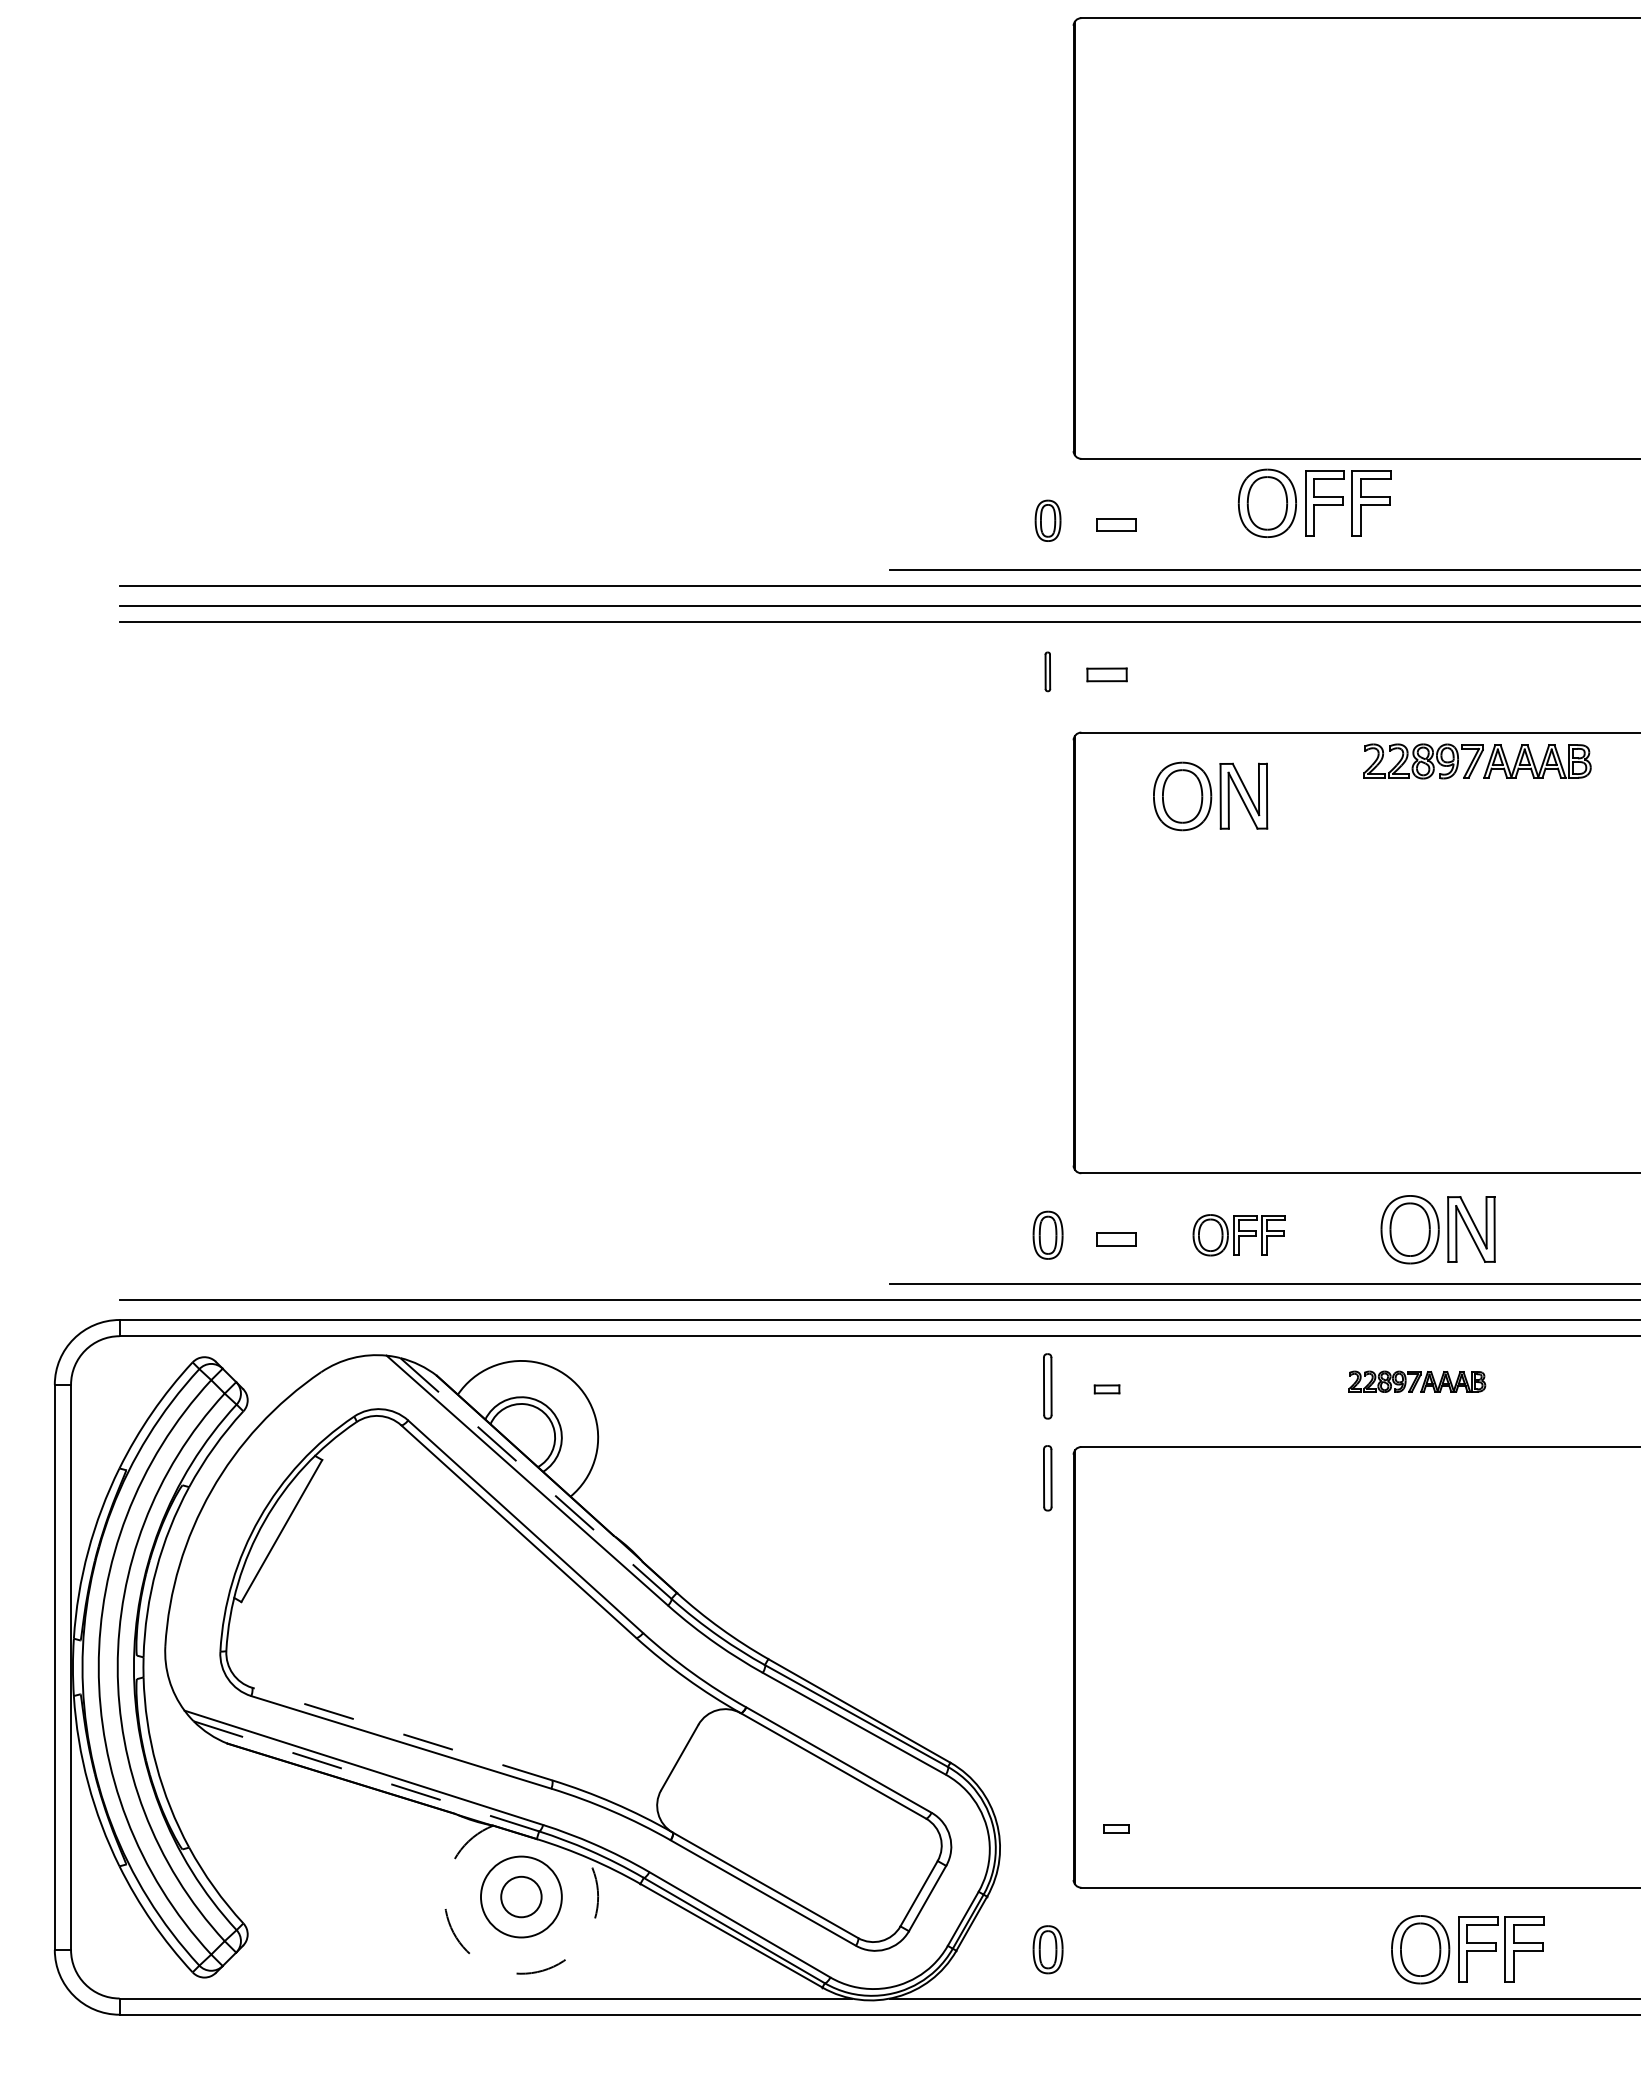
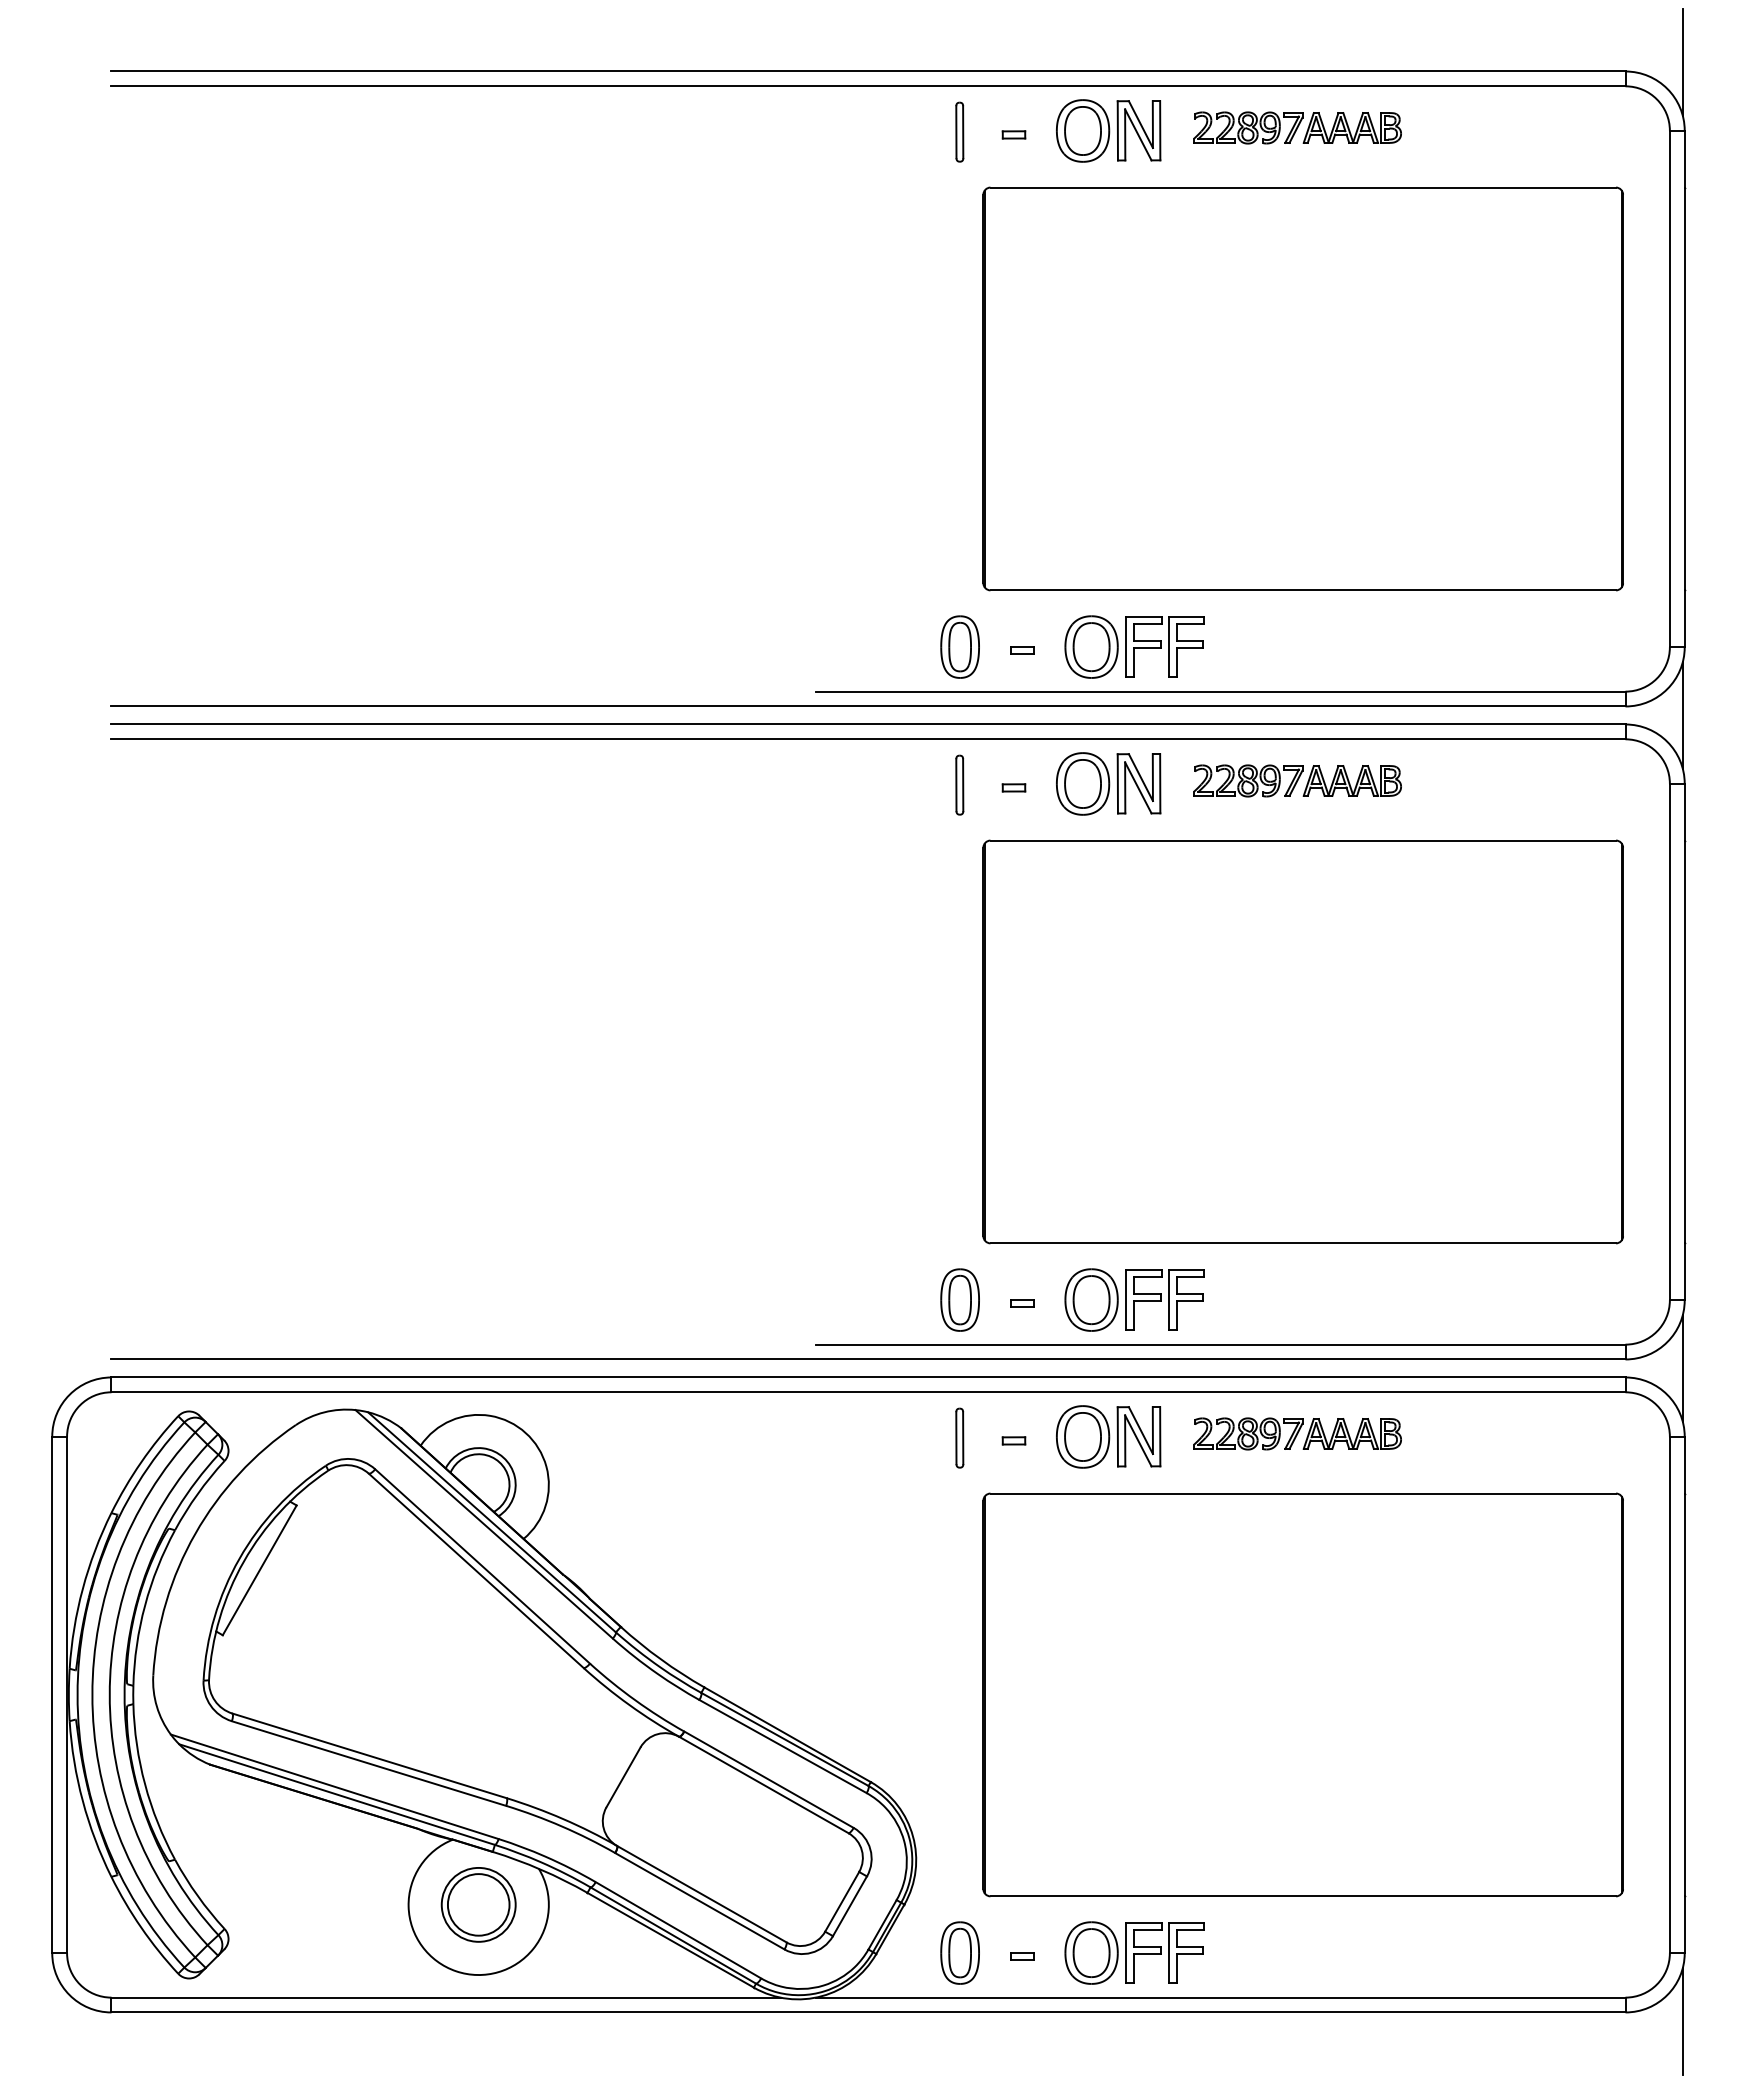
part: (1314, 502) -> (1134, 646), moved
part: (1047, 520) -> (959, 646), size x1.67
part: (1116, 524) -> (1022, 650), size x0.62
part: (1047, 671) -> (959, 784), size x1.67
part: (1106, 674) -> (1013, 787), size x0.62
part: (1477, 760) -> (1297, 780), moved
part: (1210, 795) -> (1108, 783), moved
part: (1438, 1229) -> (1108, 1436), moved
part: (1047, 1234) -> (959, 1299), size x1.43
part: (1238, 1234) -> (1134, 1299), size x1.67
part: (1116, 1239) -> (1022, 1303), size x0.62
part: (1417, 1381) -> (1297, 1433), size x1.67
part: (1047, 1477) -> (959, 1521), removed
line: (536, 1478) -> (492, 1522), dashed -> solid
line: (401, 1733) -> (369, 1755), dashed -> solid
line: (366, 1776) -> (337, 1794), dashed -> solid
part: (1116, 1828) -> (1022, 1956), moved
circle: (521, 1896) -> (478, 1904), size x1.67
part: (1047, 1949) -> (959, 1952), size x1.43
part: (1467, 1949) -> (1134, 1952), moved
arc: (497, 1969) -> (456, 1971), dashed -> solid

